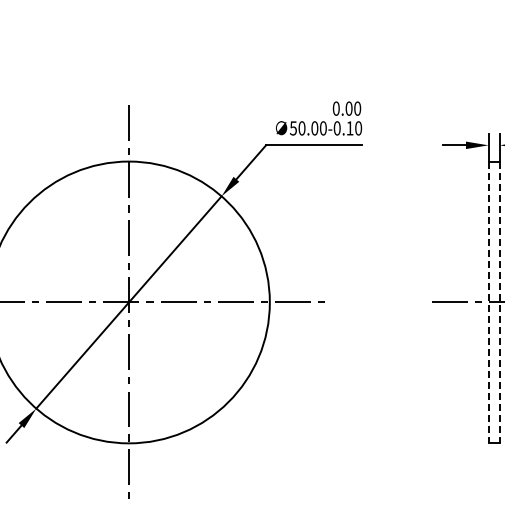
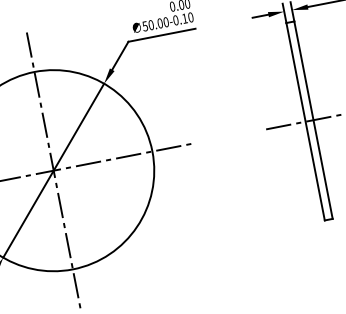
line: (488, 302) -> (305, 121), dashed -> solid
line: (499, 302) -> (313, 120), dashed -> solid

